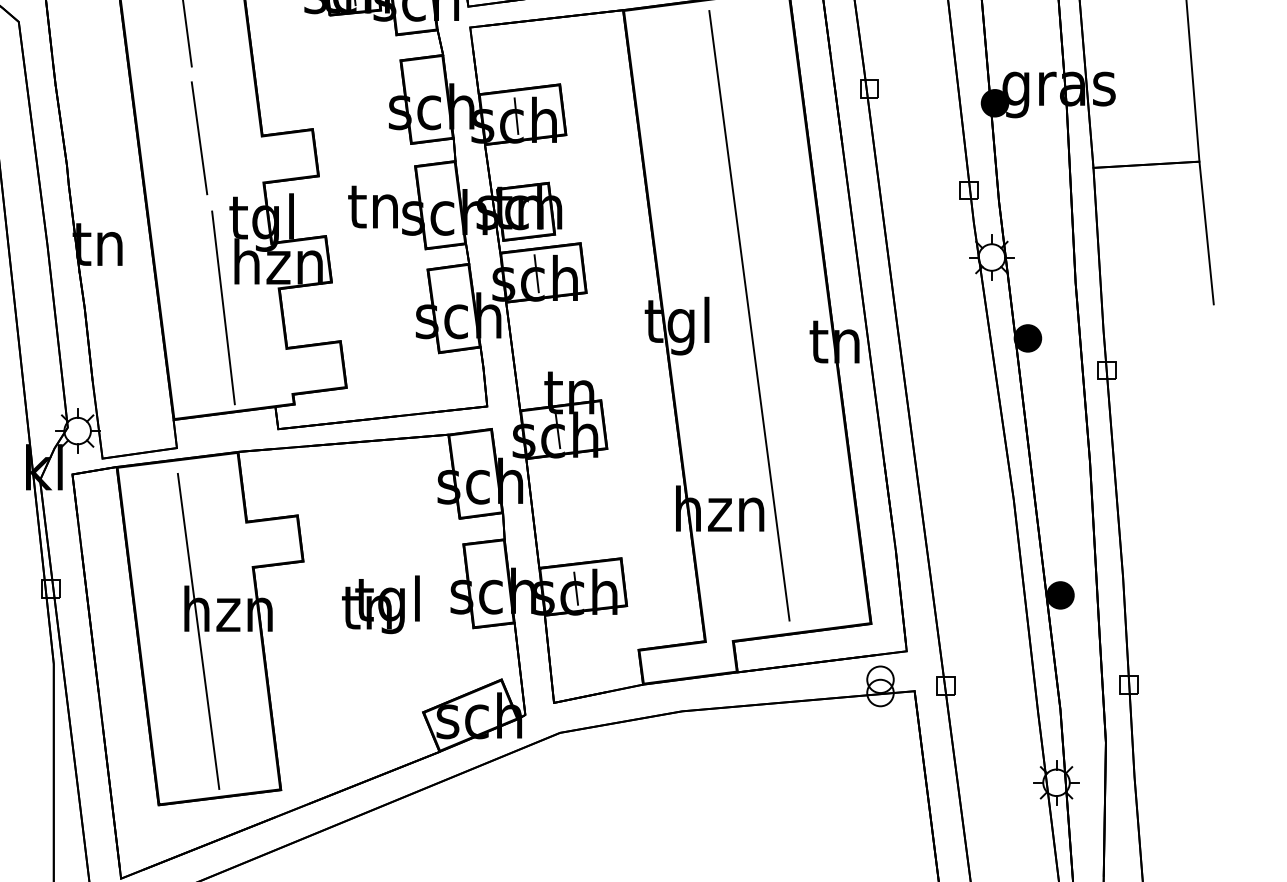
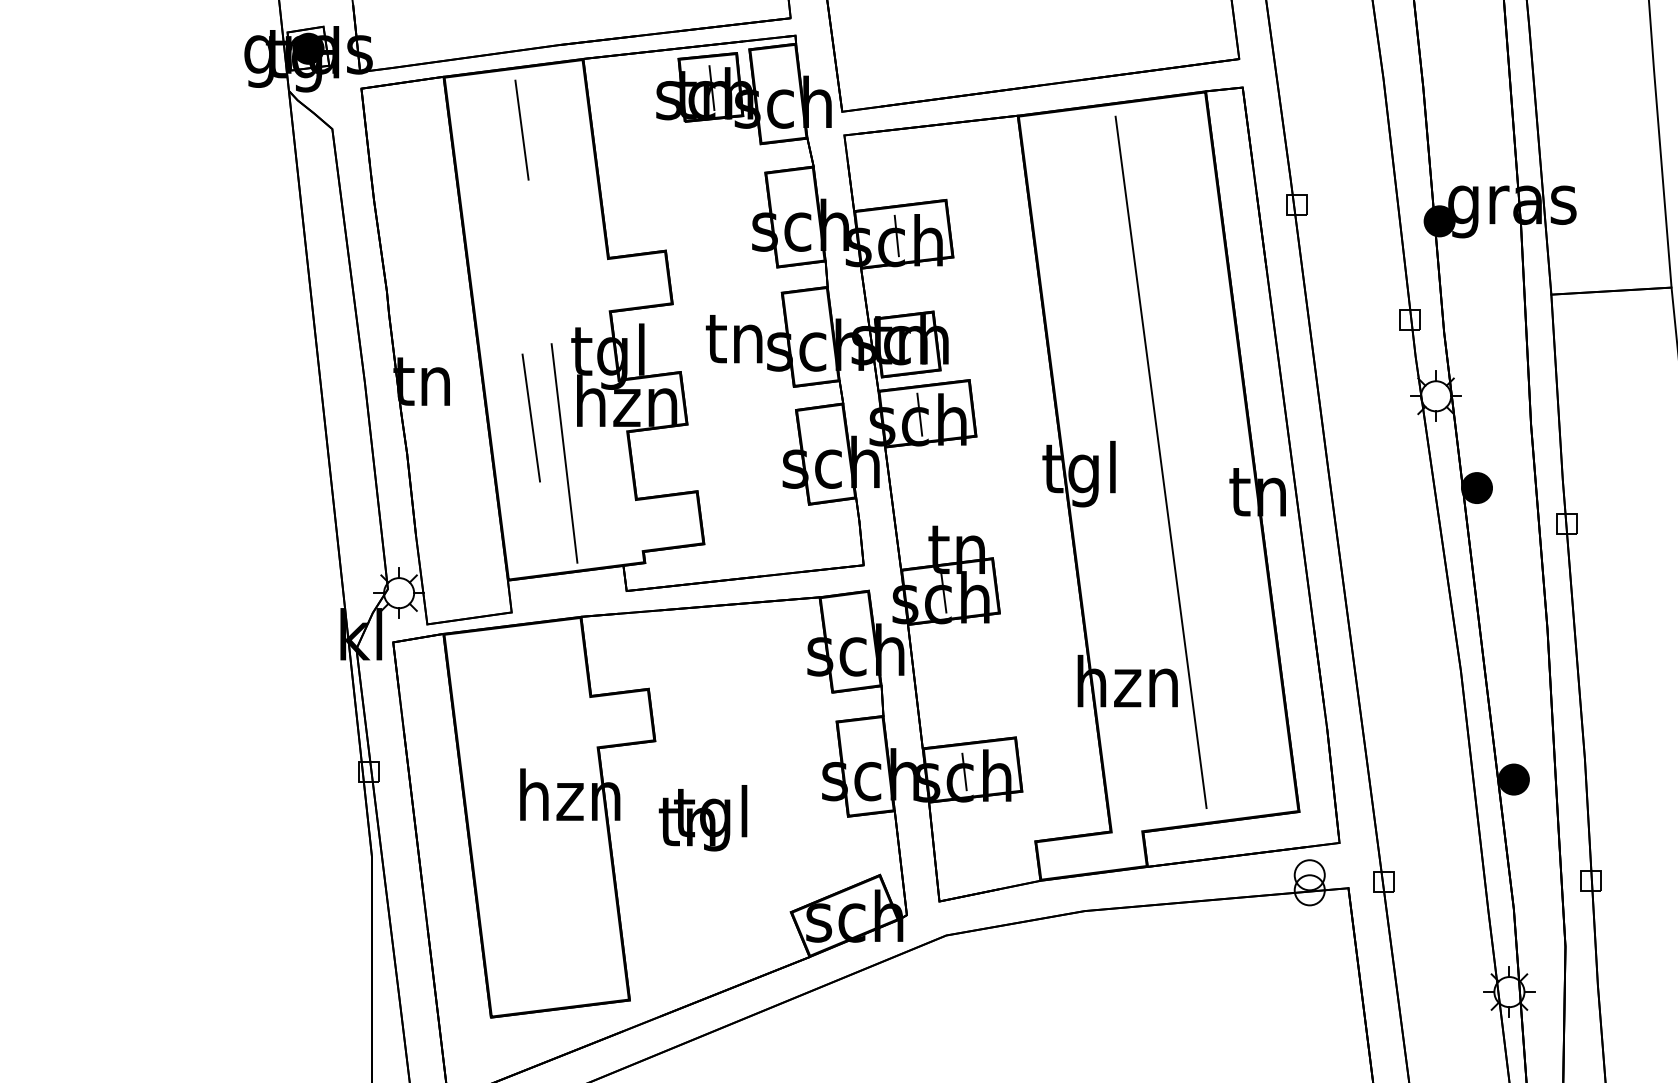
line: (198, 137) -> (530, 417), moved
text: (380, 605) -> (702, 818), moved
line: (197, 631) -> (535, 820), removed

